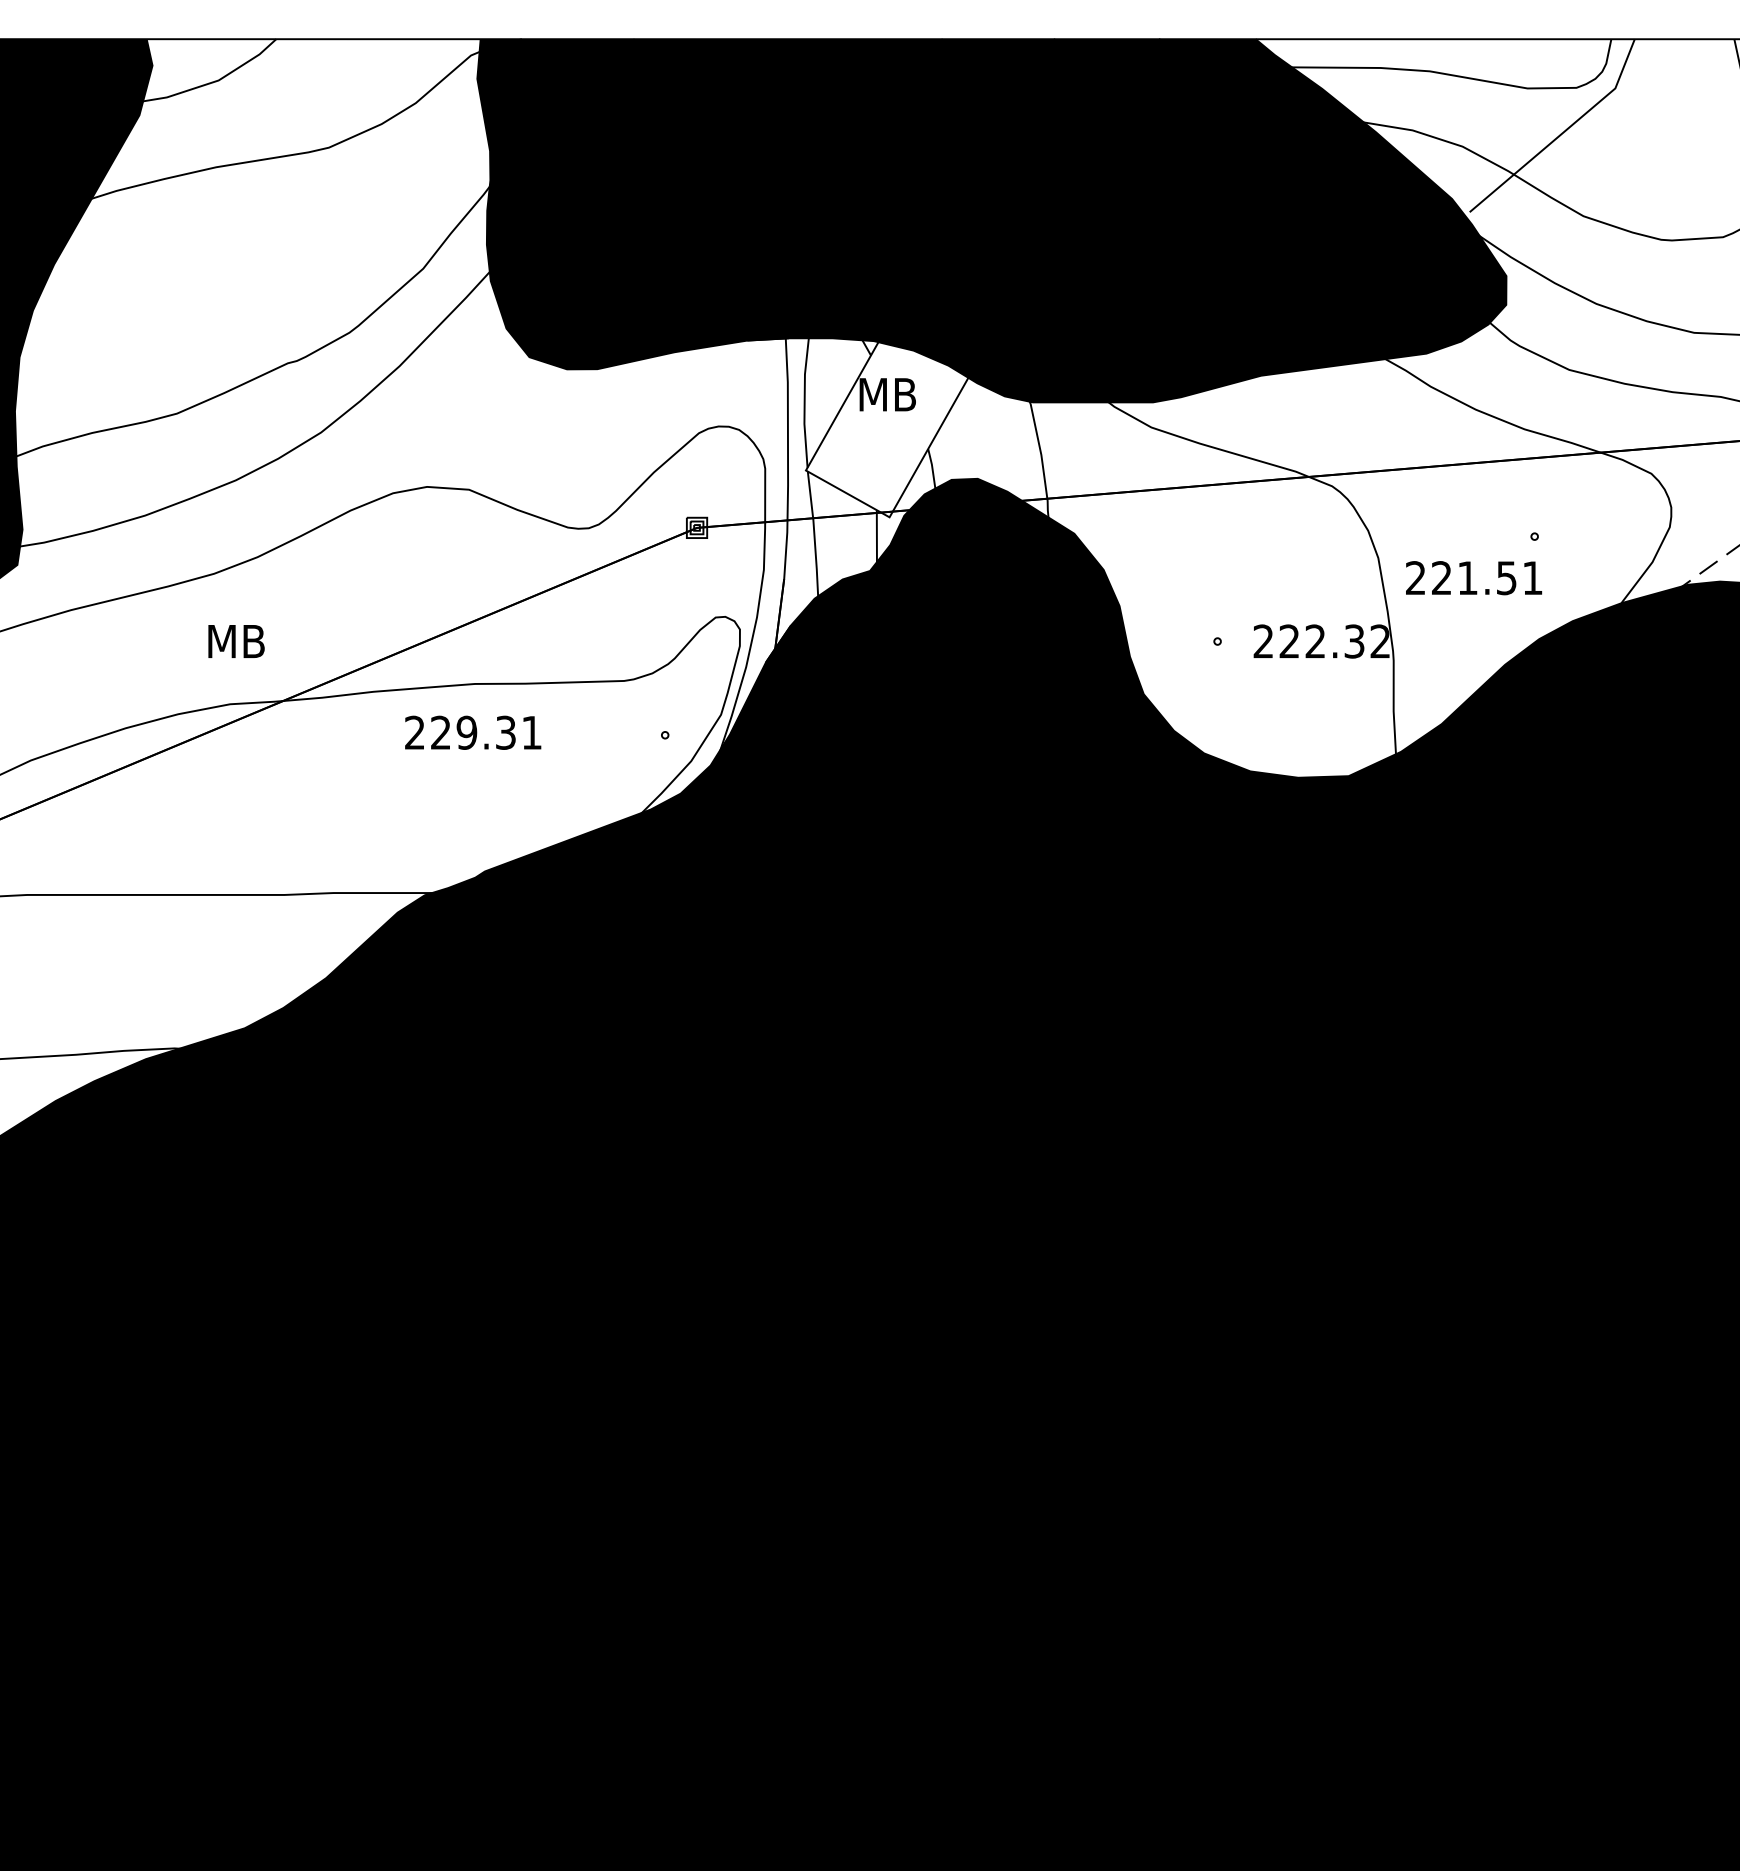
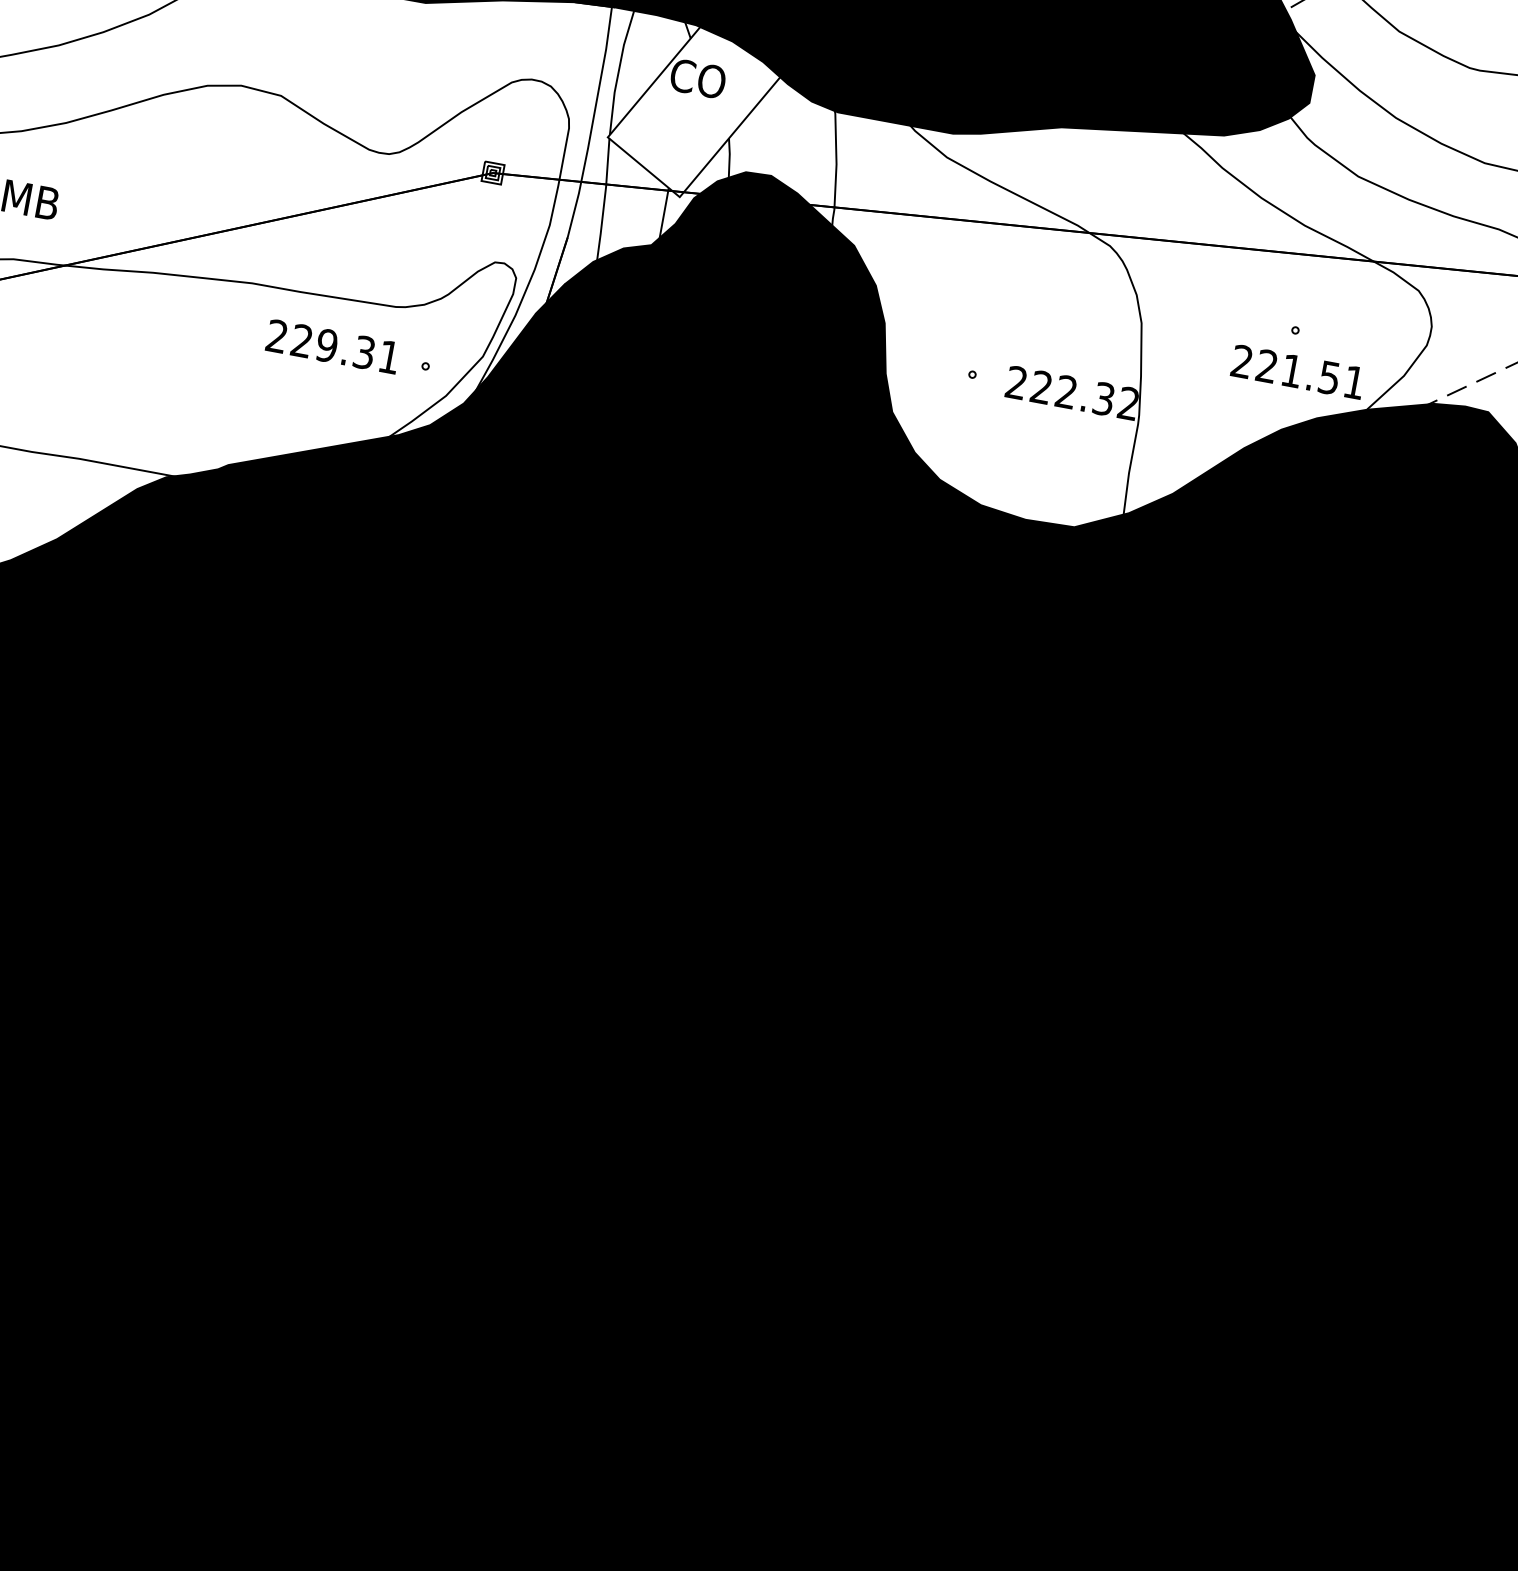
text: (886, 394) -> (698, 78), MB -> CO
text: (1474, 578) -> (1298, 372), moved
text: (473, 732) -> (333, 346), moved

